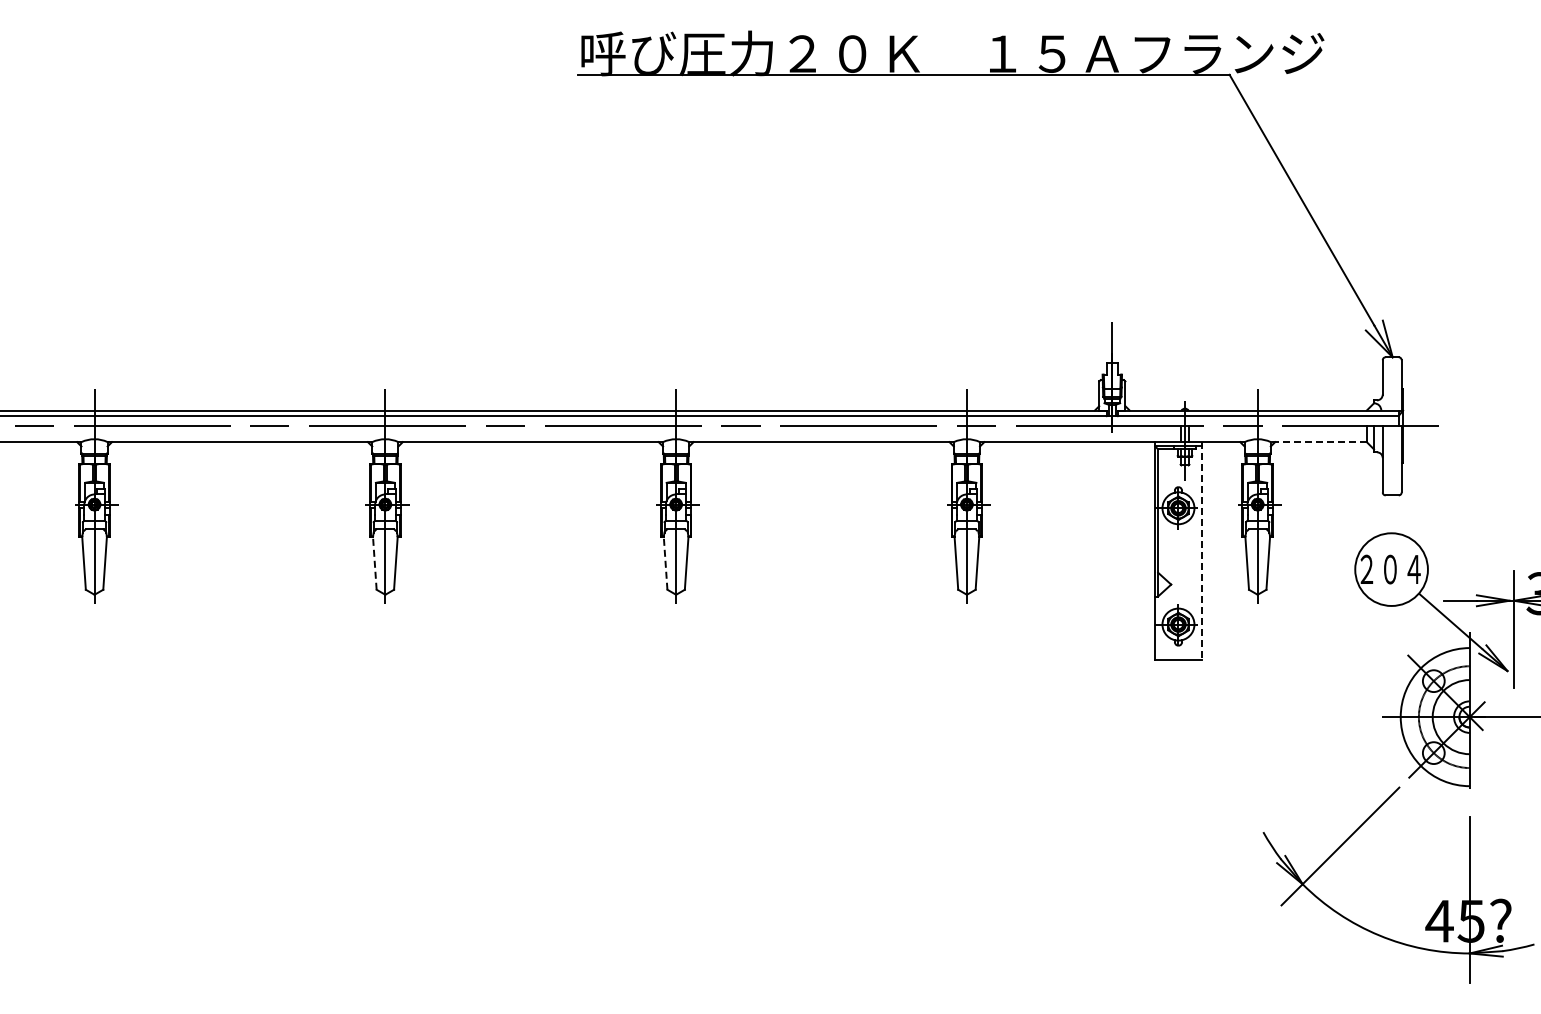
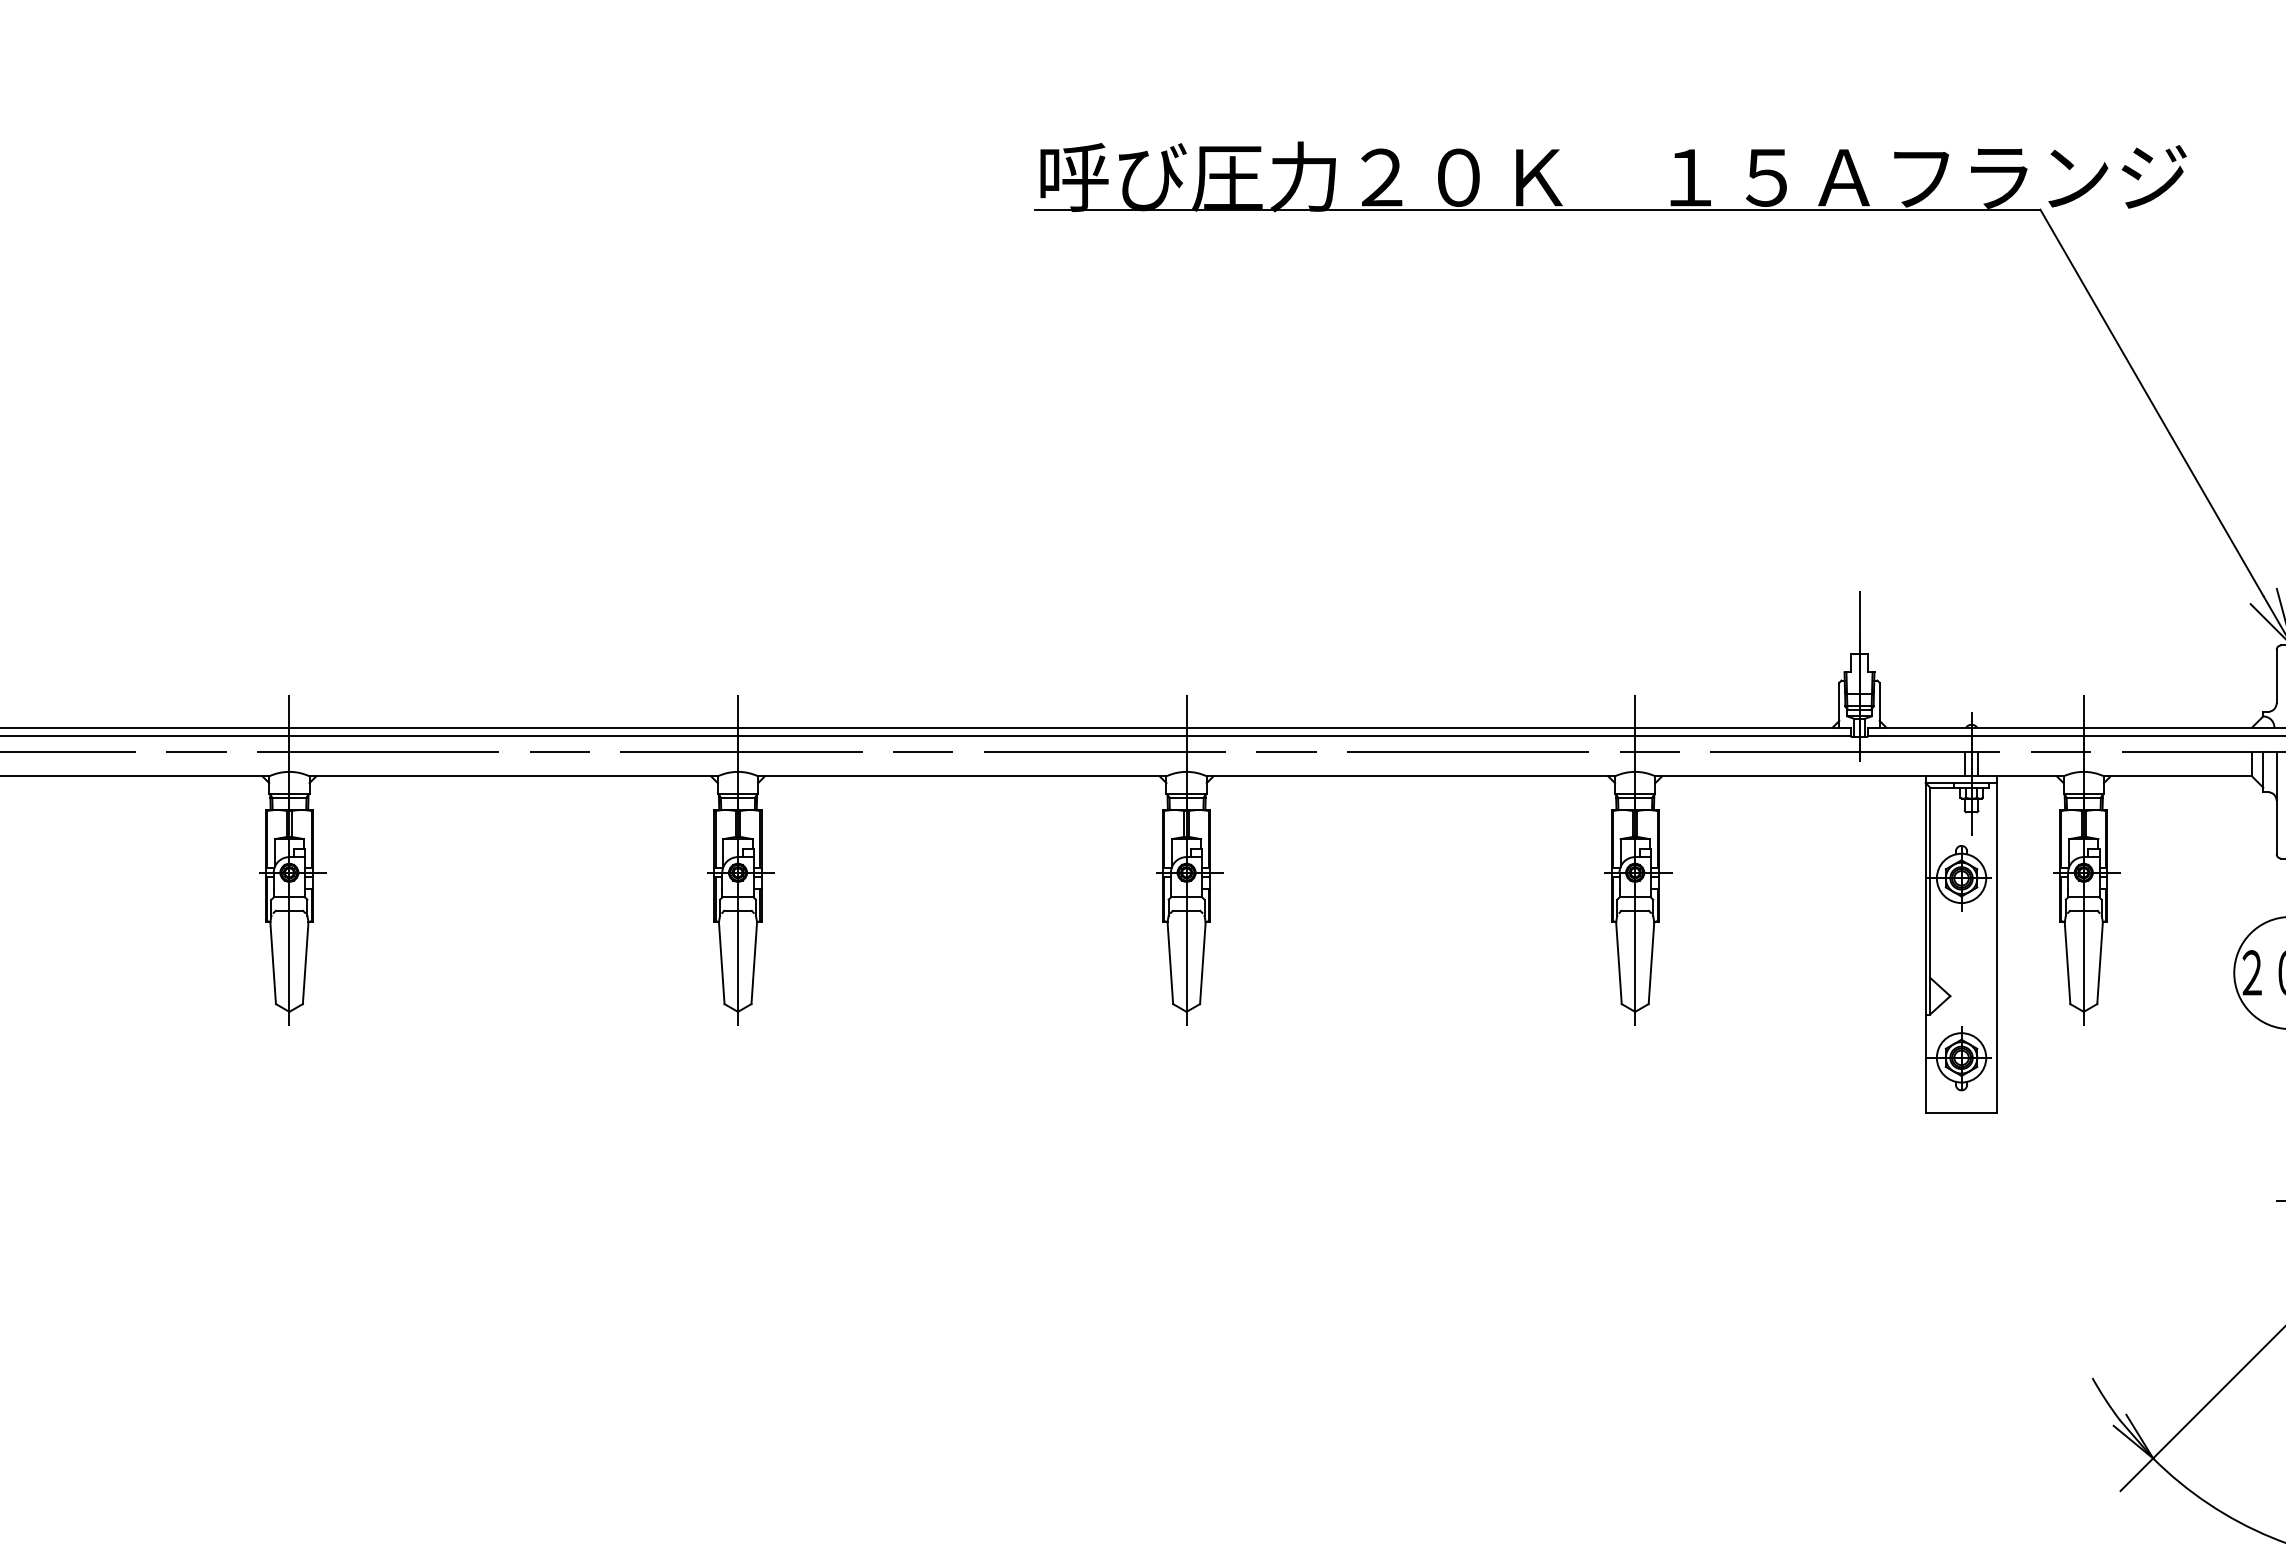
line: (1318, 442) -> (2177, 776), dashed -> solid
line: (1201, 551) -> (1997, 945), dashed -> solid
line: (374, 563) -> (721, 963), dashed -> solid
line: (665, 563) -> (1170, 963), dashed -> solid

